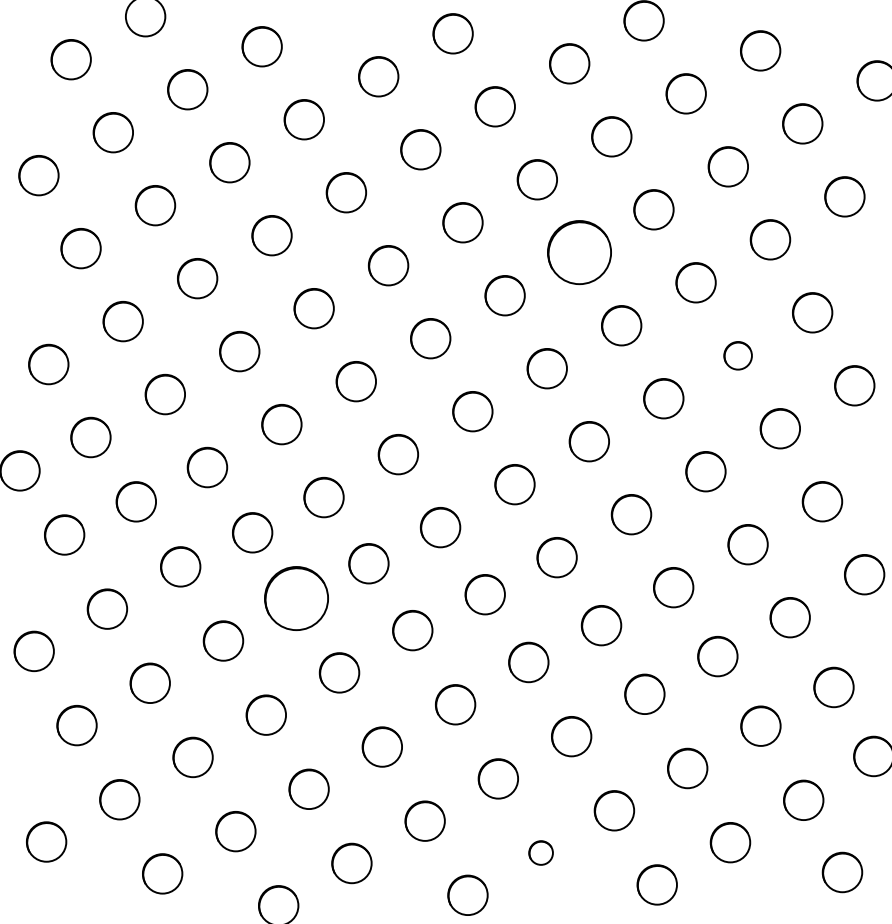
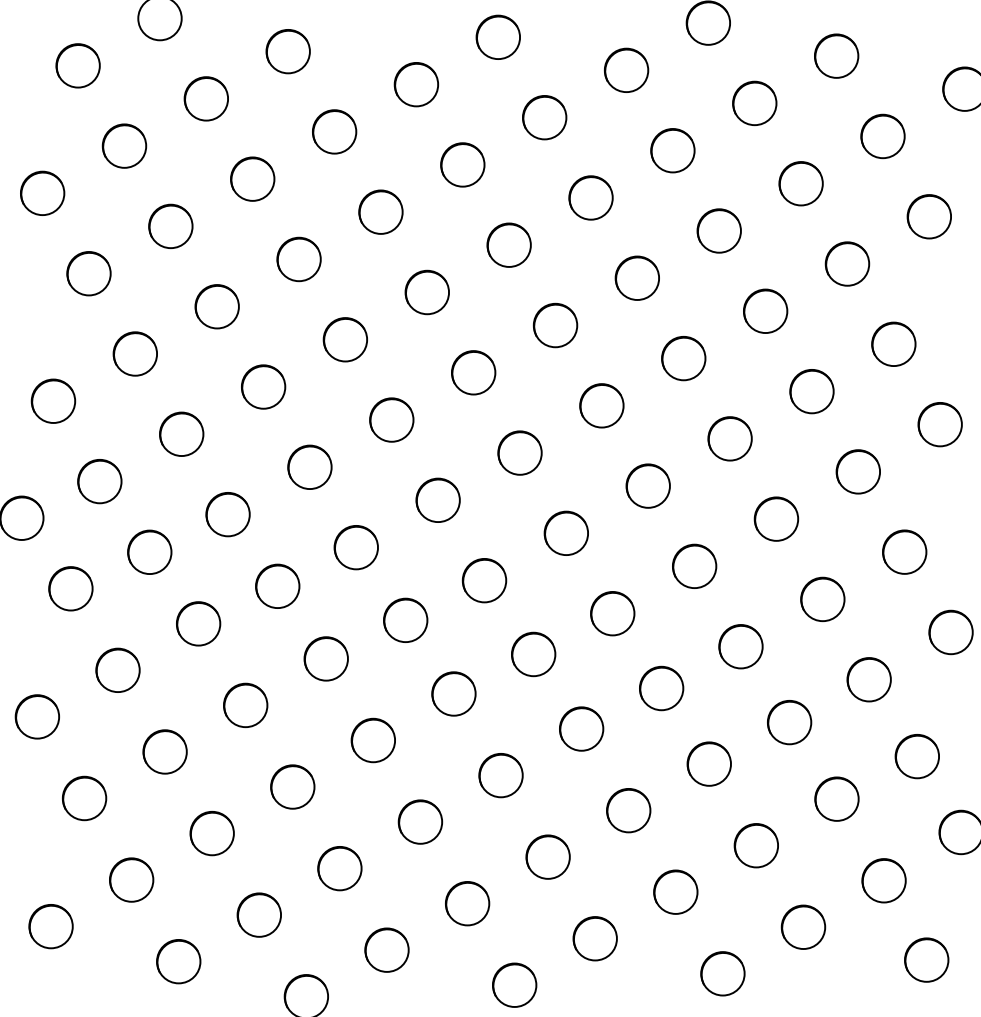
part: (579, 252) -> (637, 278), size x0.62
circle: (737, 355) -> (811, 391), size x1.43
circle: (296, 598) -> (326, 658), size x0.62
circle: (540, 852) -> (594, 938), size x1.67

